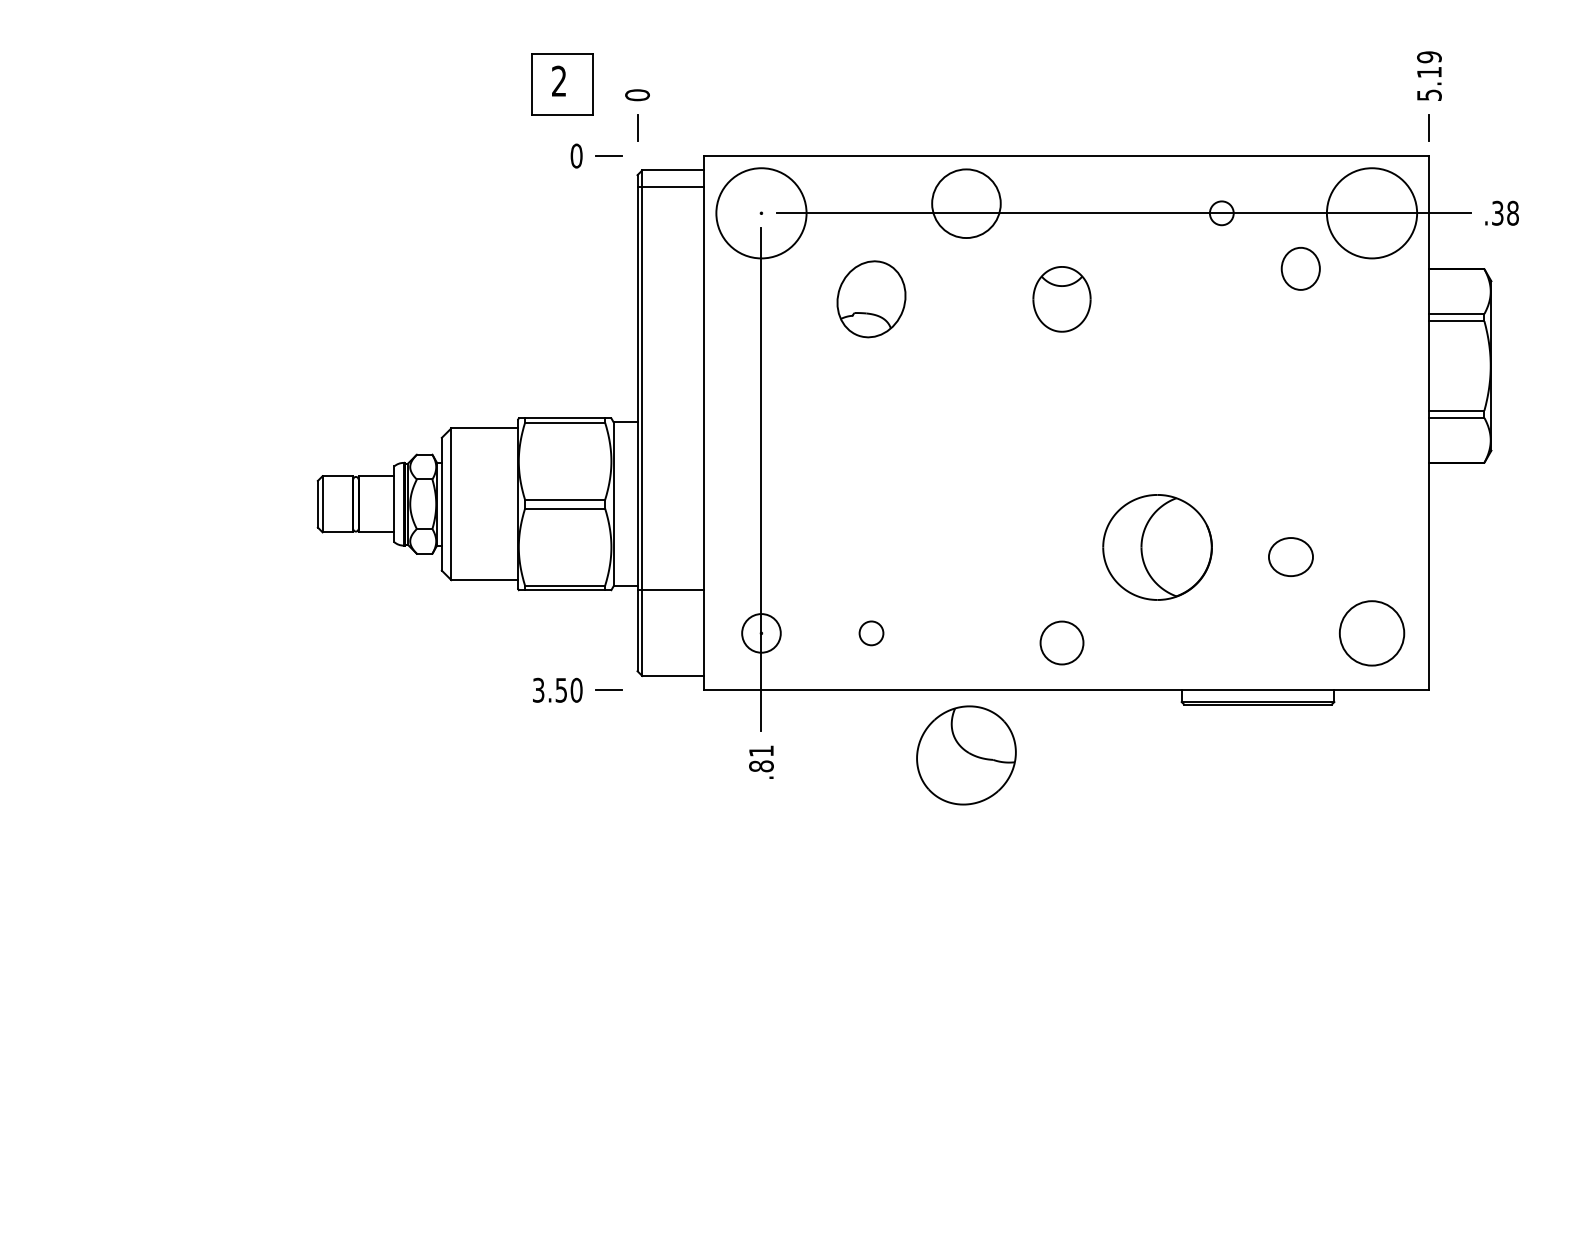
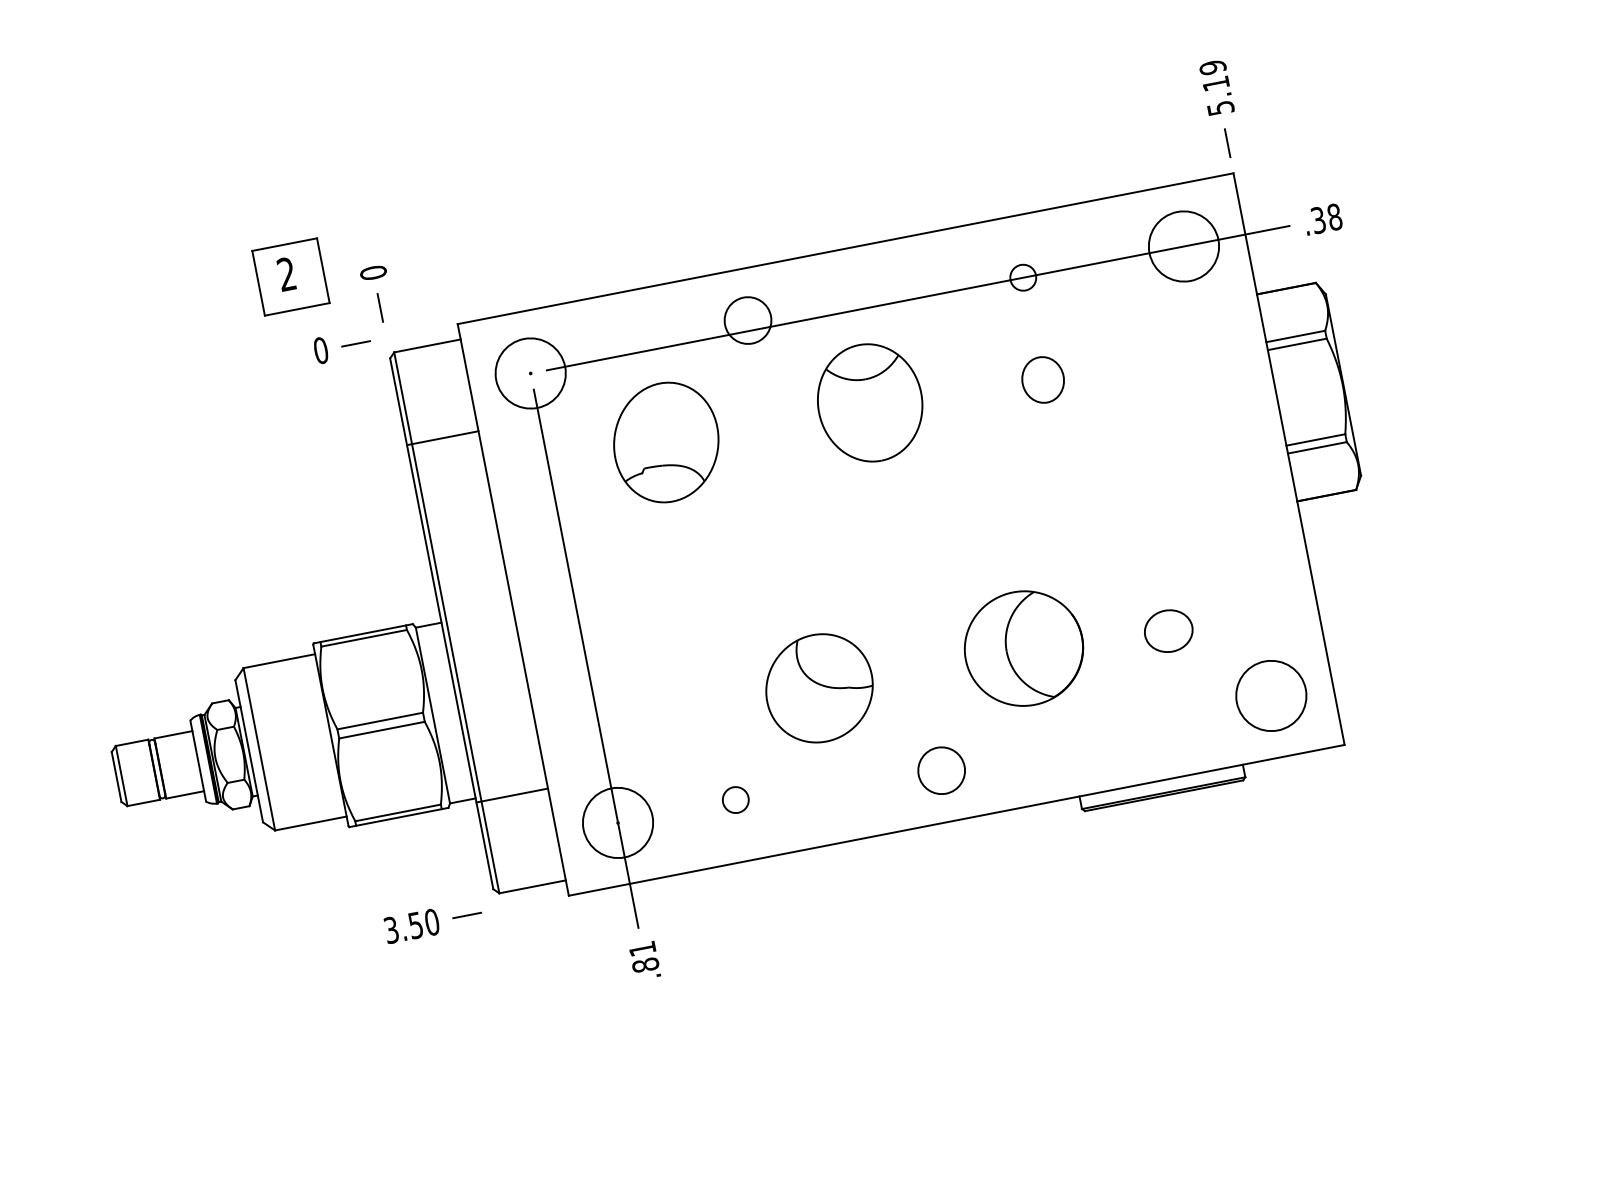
line: (670, 187) -> (442, 438), moved
circle: (966, 203) -> (748, 320), size x0.62
circle: (761, 213) -> (530, 373), size x0.71
circle: (1371, 213) -> (1183, 246), size x0.71
part: (1300, 268) -> (1042, 379), moved
part: (871, 299) -> (666, 442), size x1.43
part: (1061, 299) -> (869, 403), size x1.67
circle: (761, 633) -> (618, 823), size x1.67
part: (966, 755) -> (819, 688), moved

